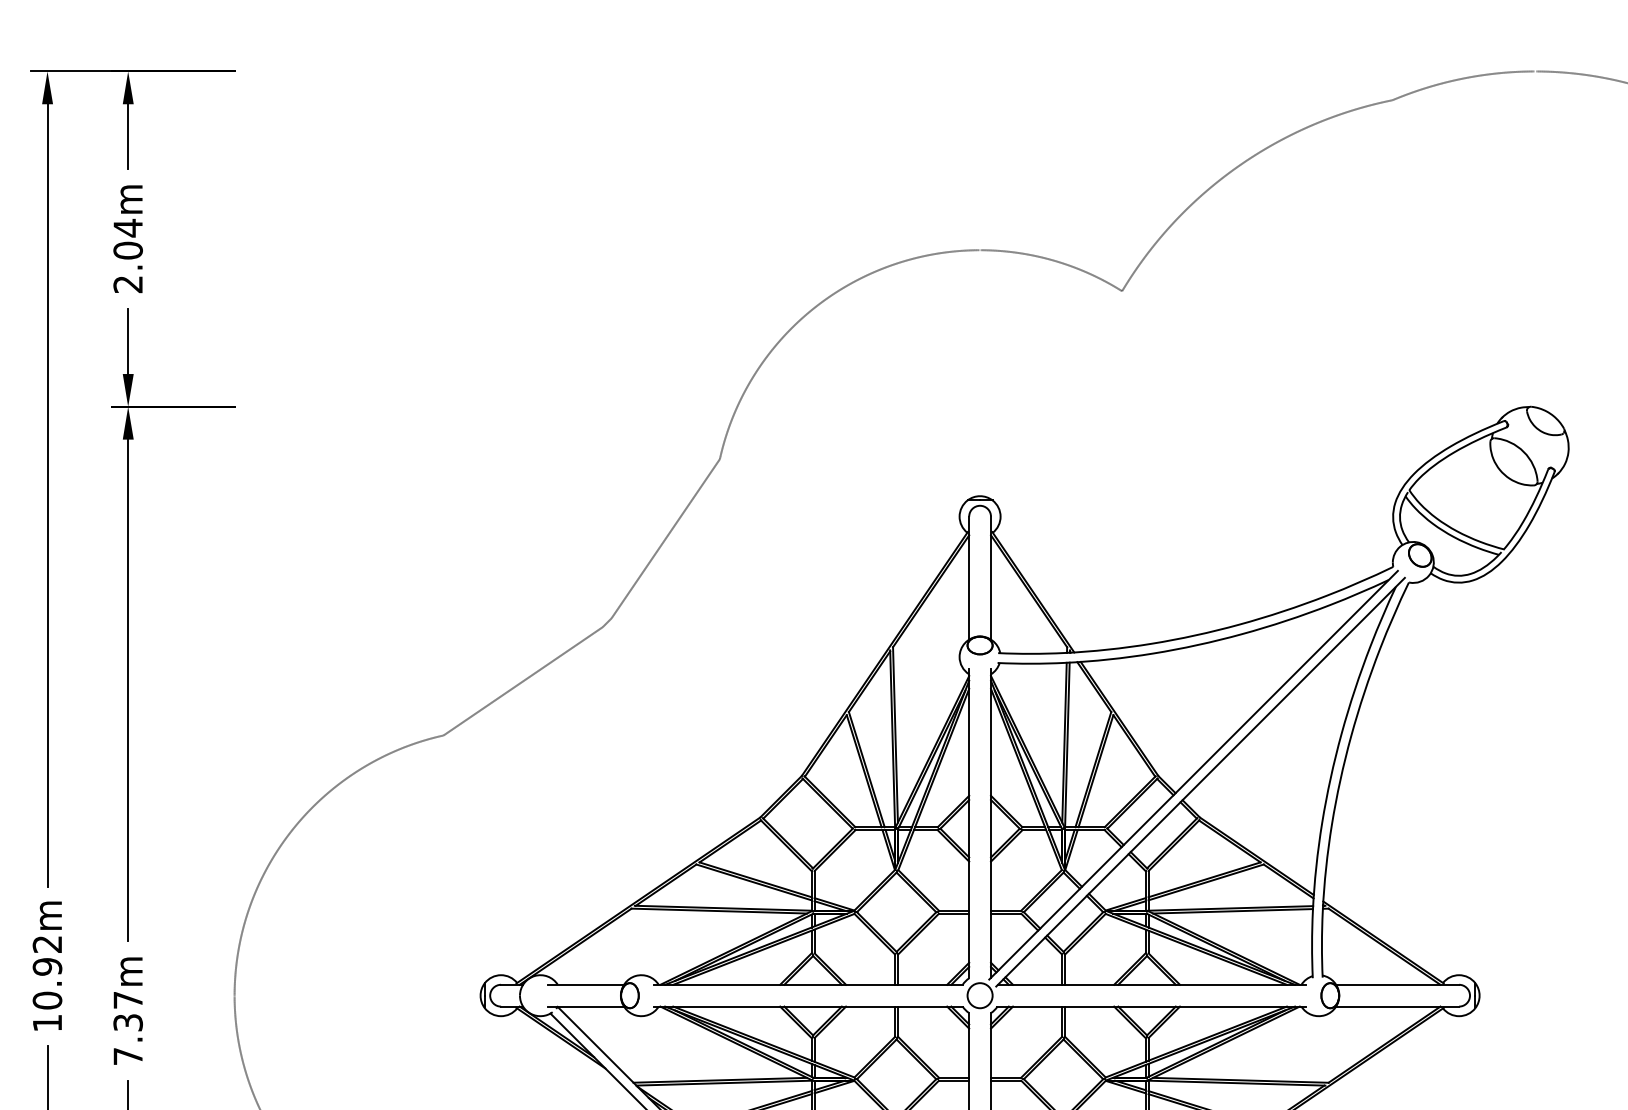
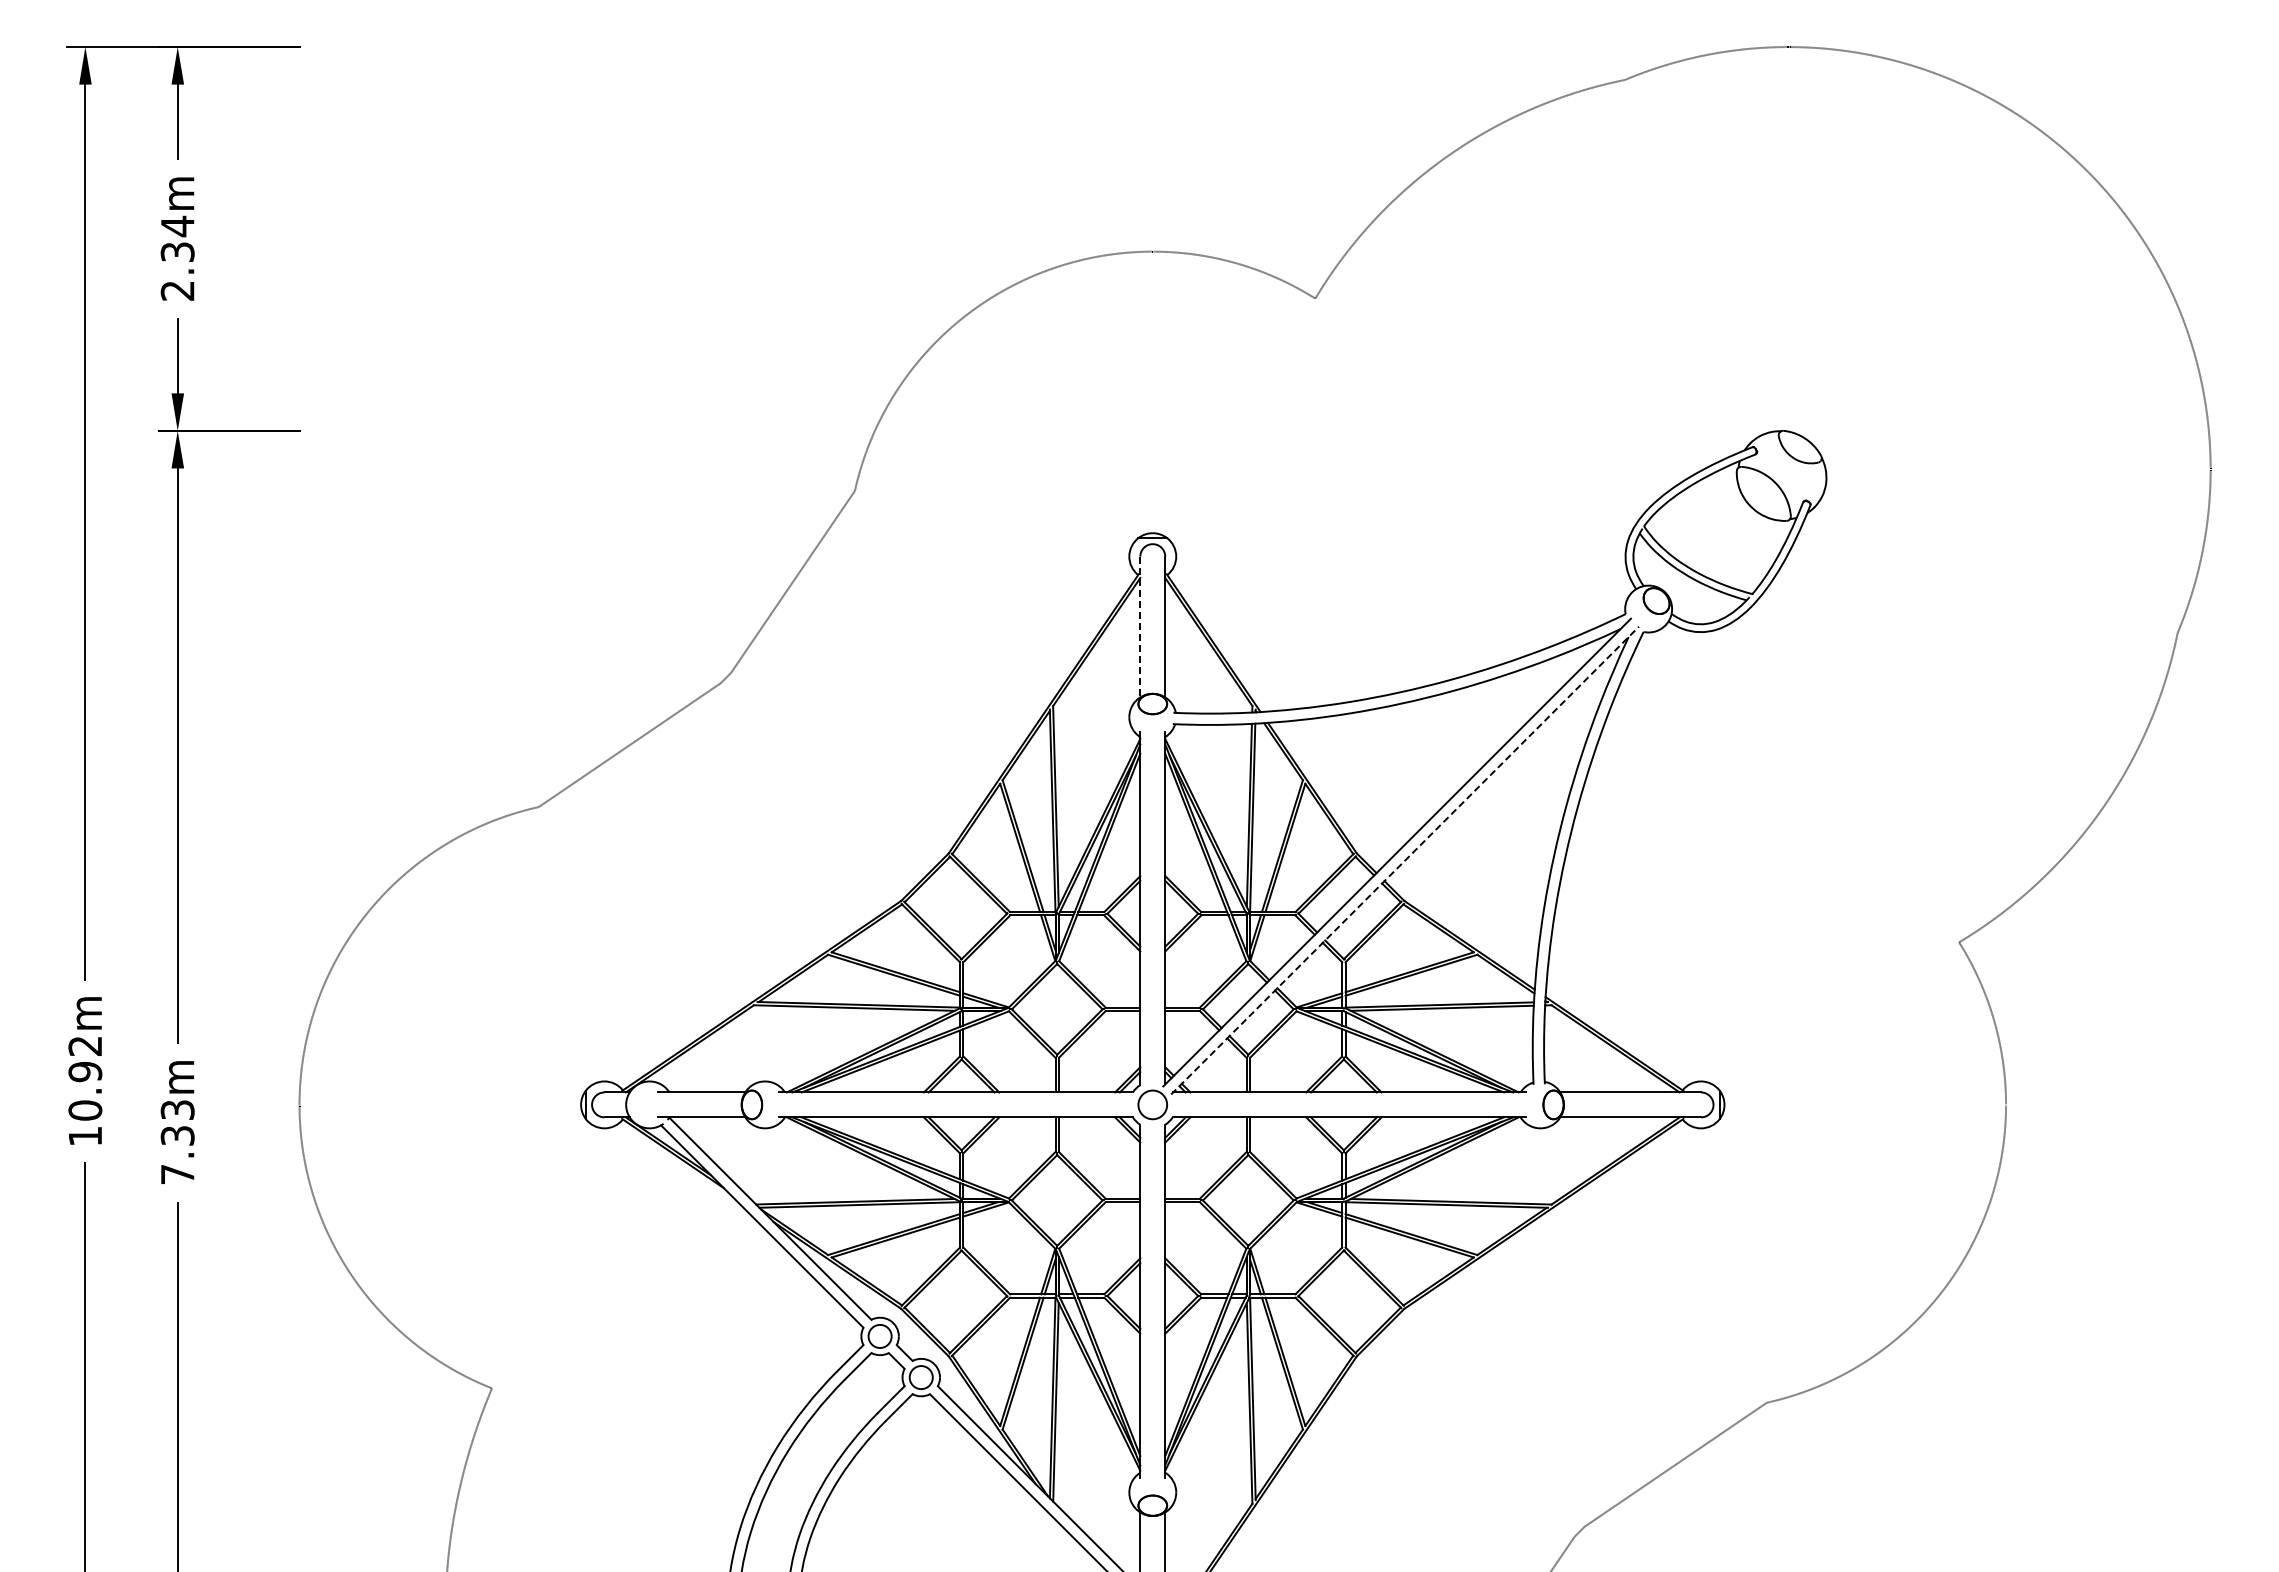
text: (127, 250) -> (177, 252), 2.04m -> 2.34m
line: (969, 578) -> (1140, 627), solid -> dashed
line: (1200, 782) -> (1405, 860), solid -> dashed
text: (127, 999) -> (177, 1109), 7.37m -> 7.33m

